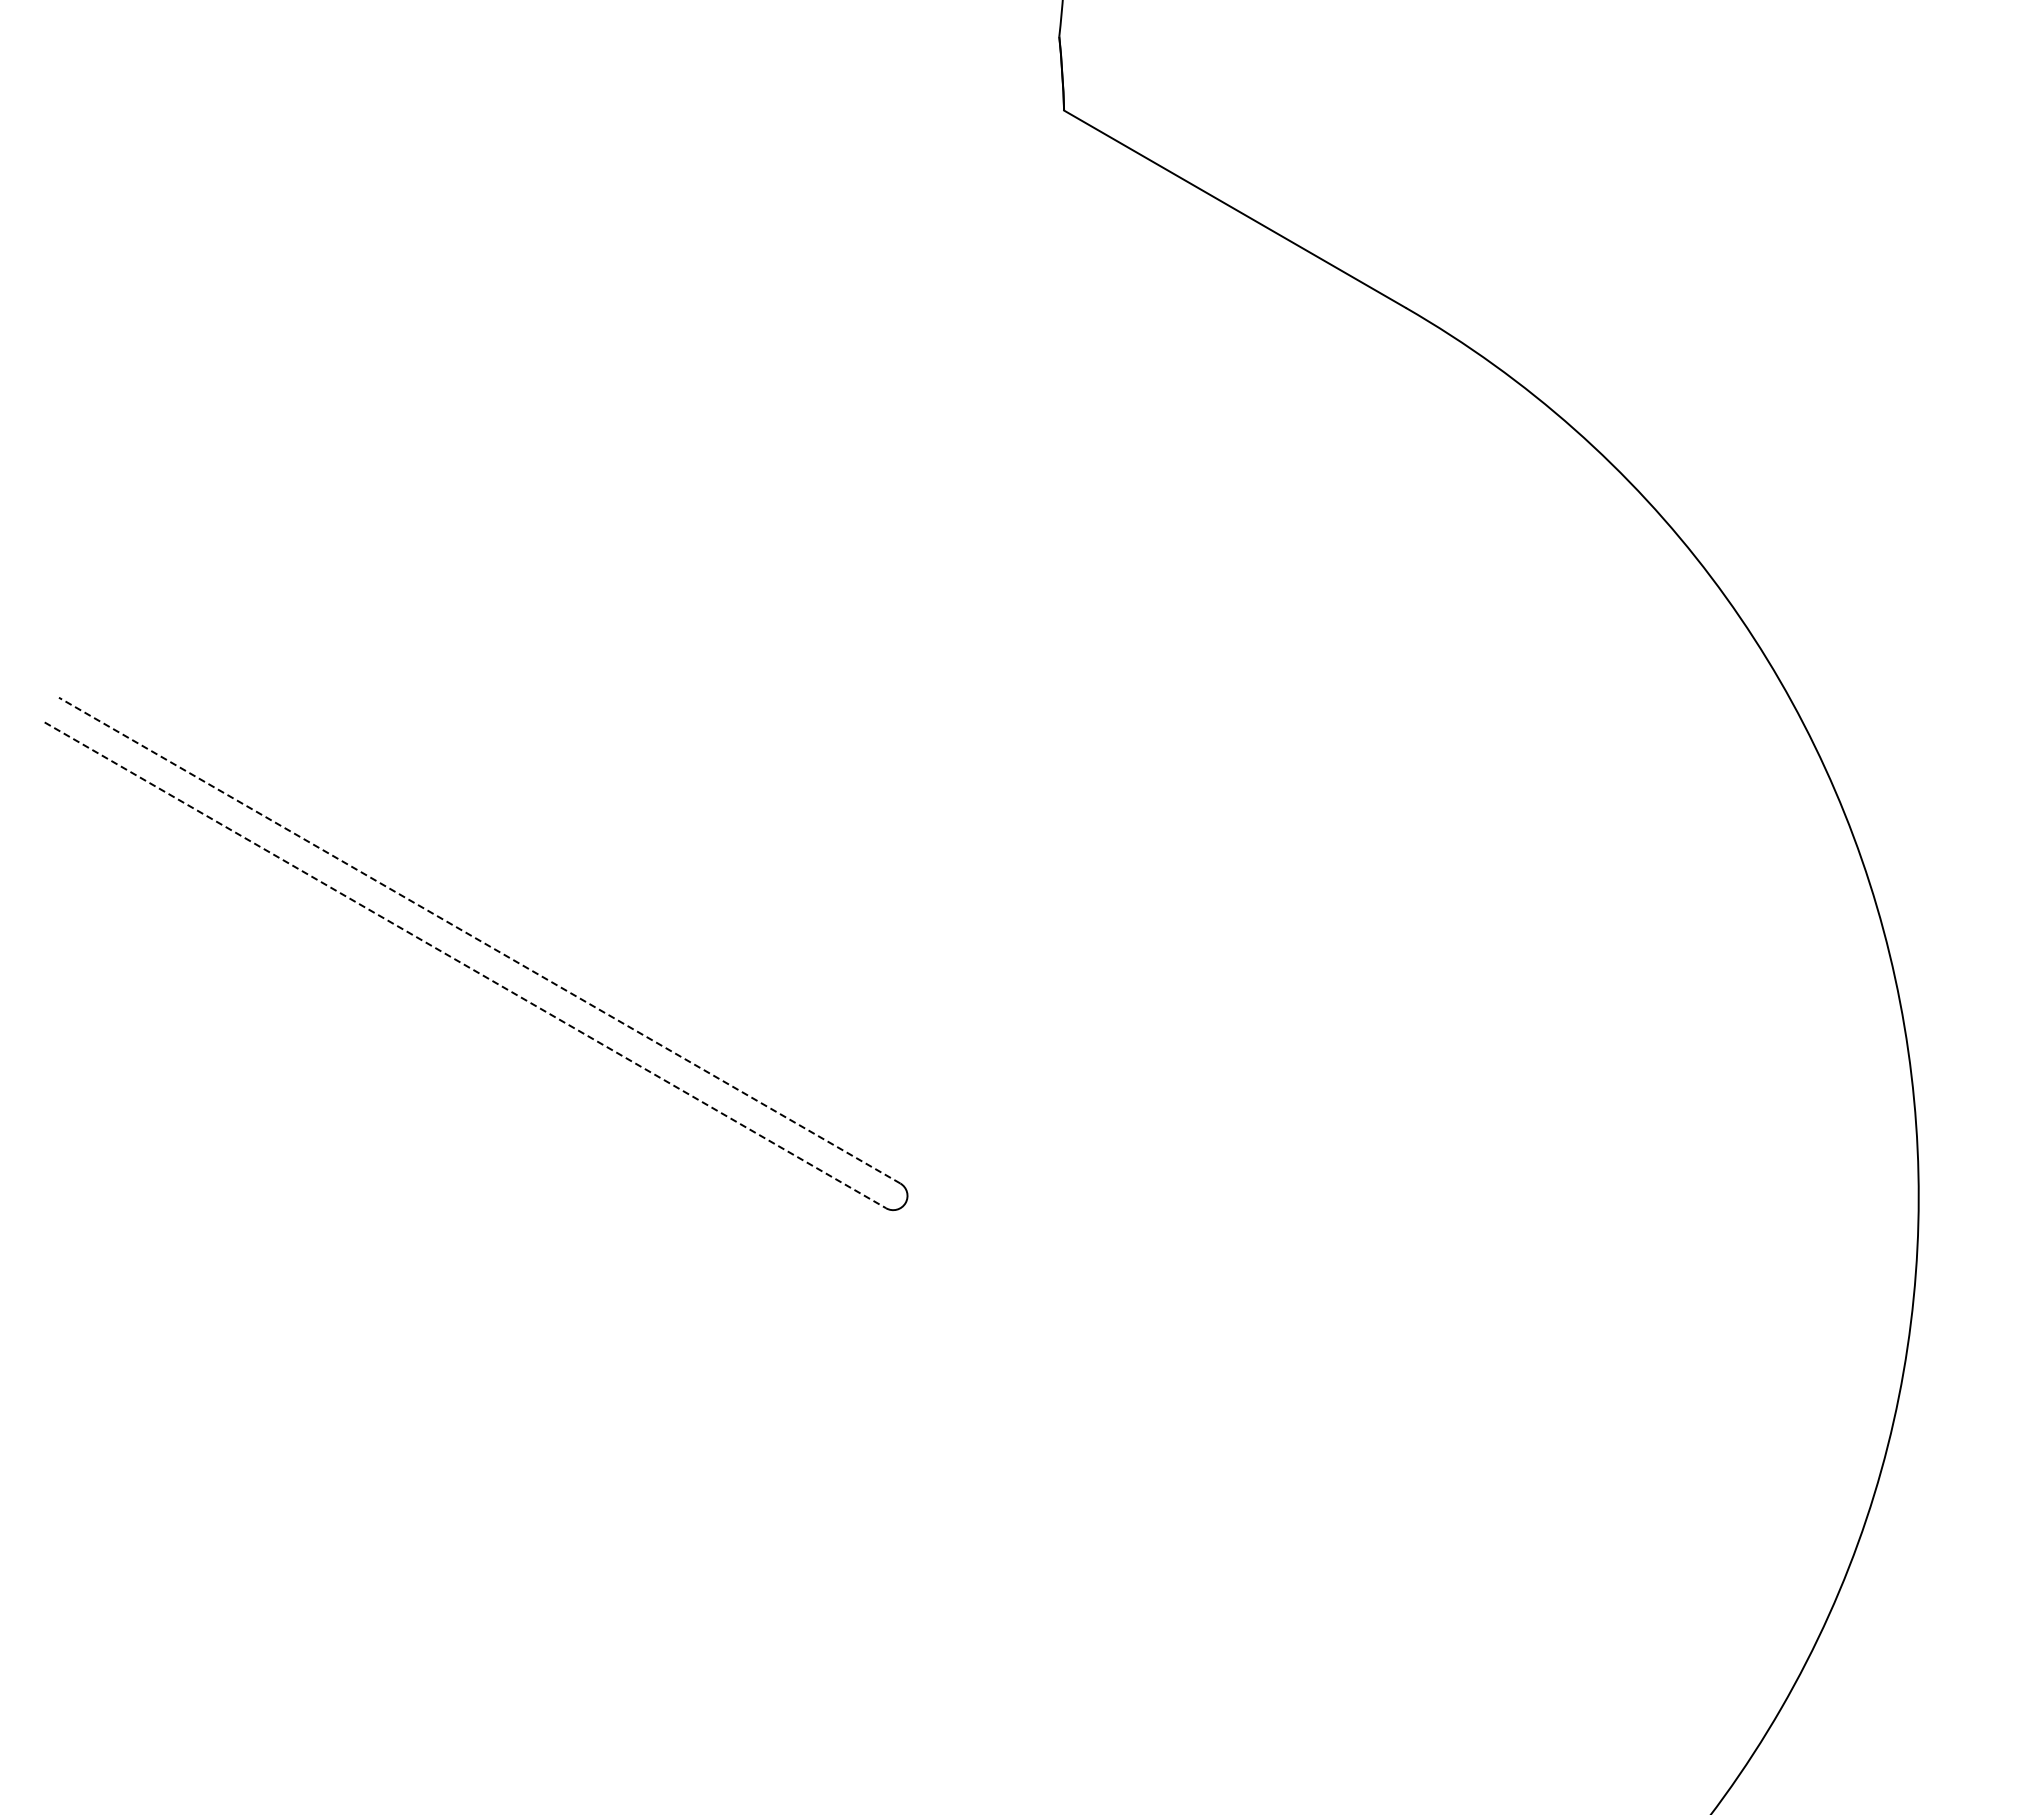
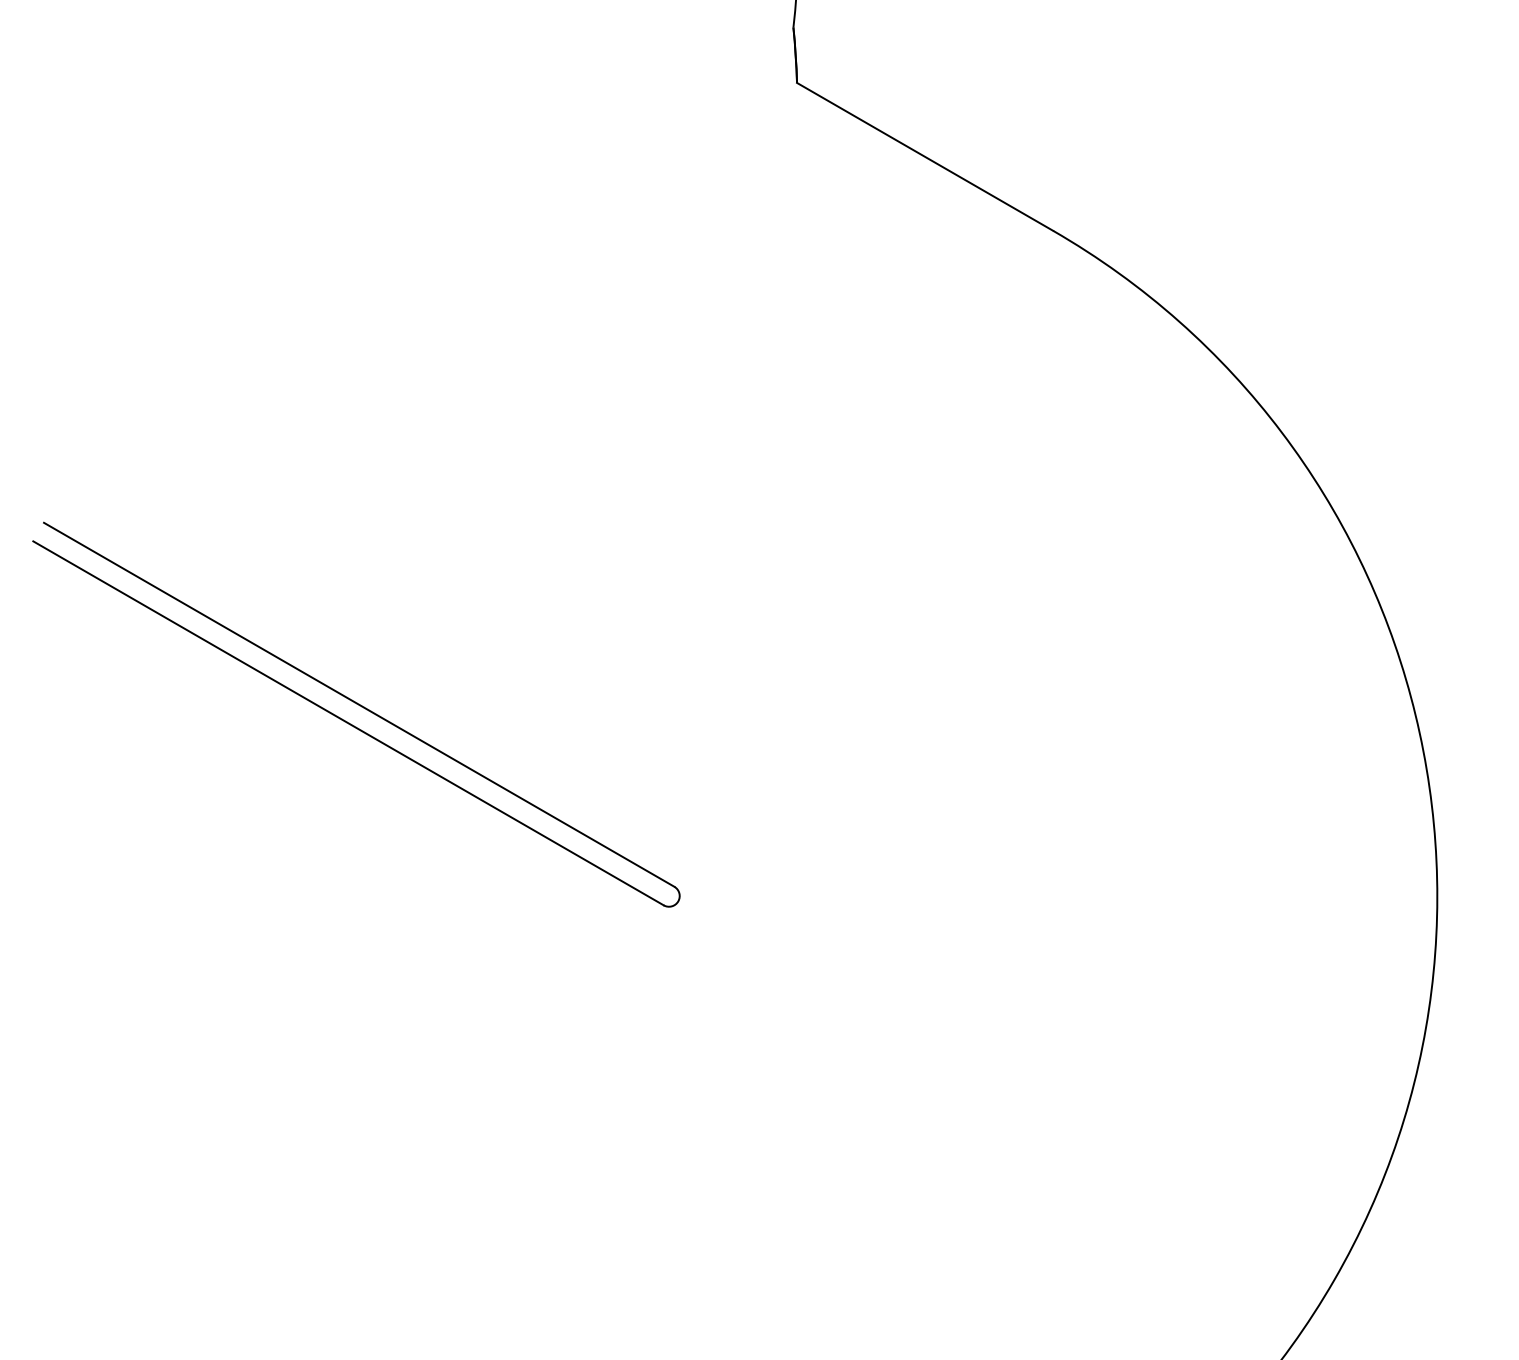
line: (479, 940) -> (359, 704), dashed -> solid
line: (465, 965) -> (348, 723), dashed -> solid

